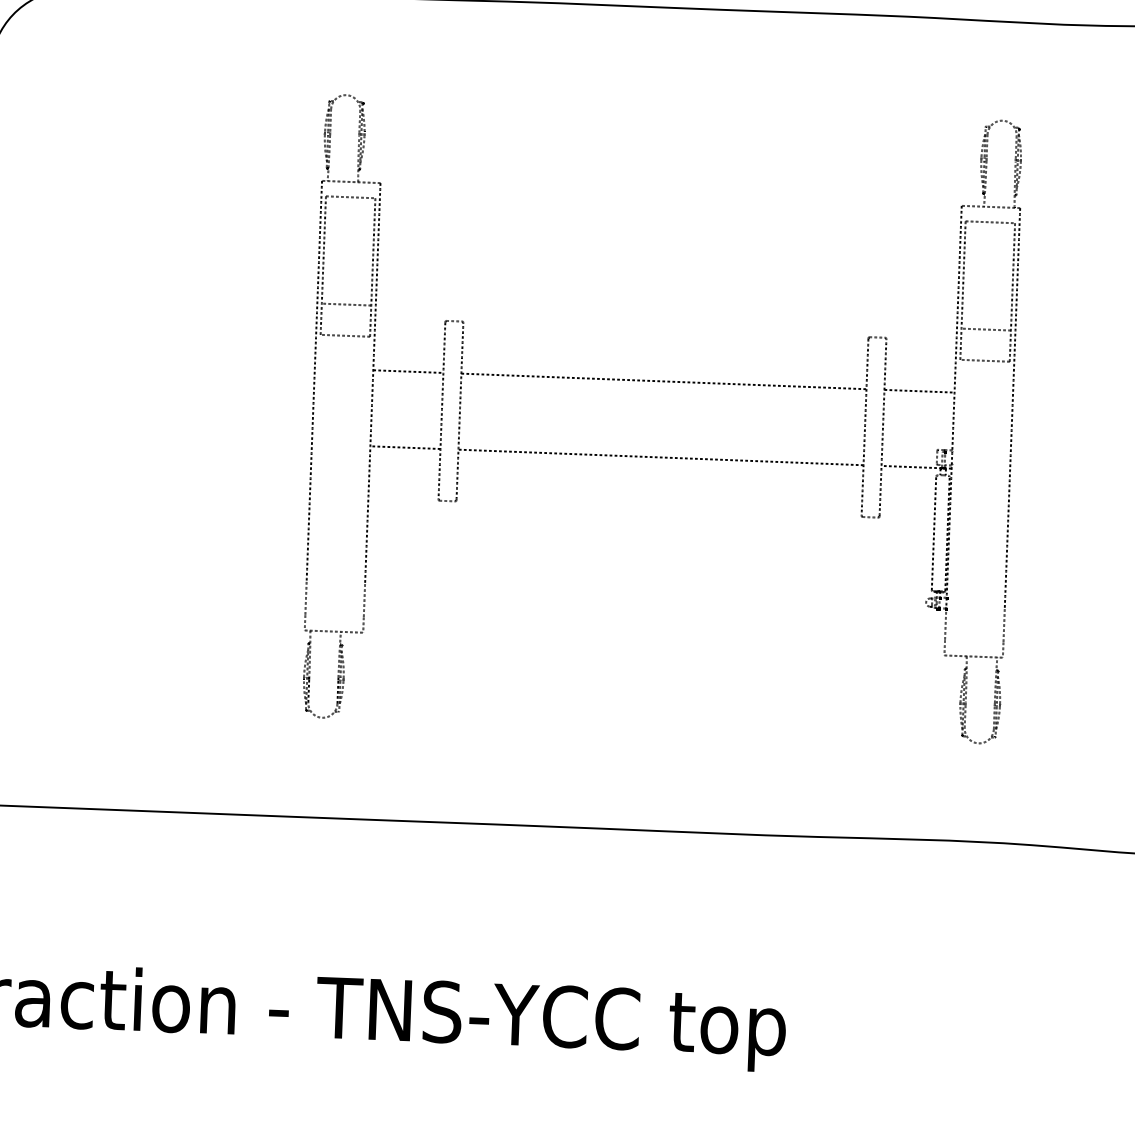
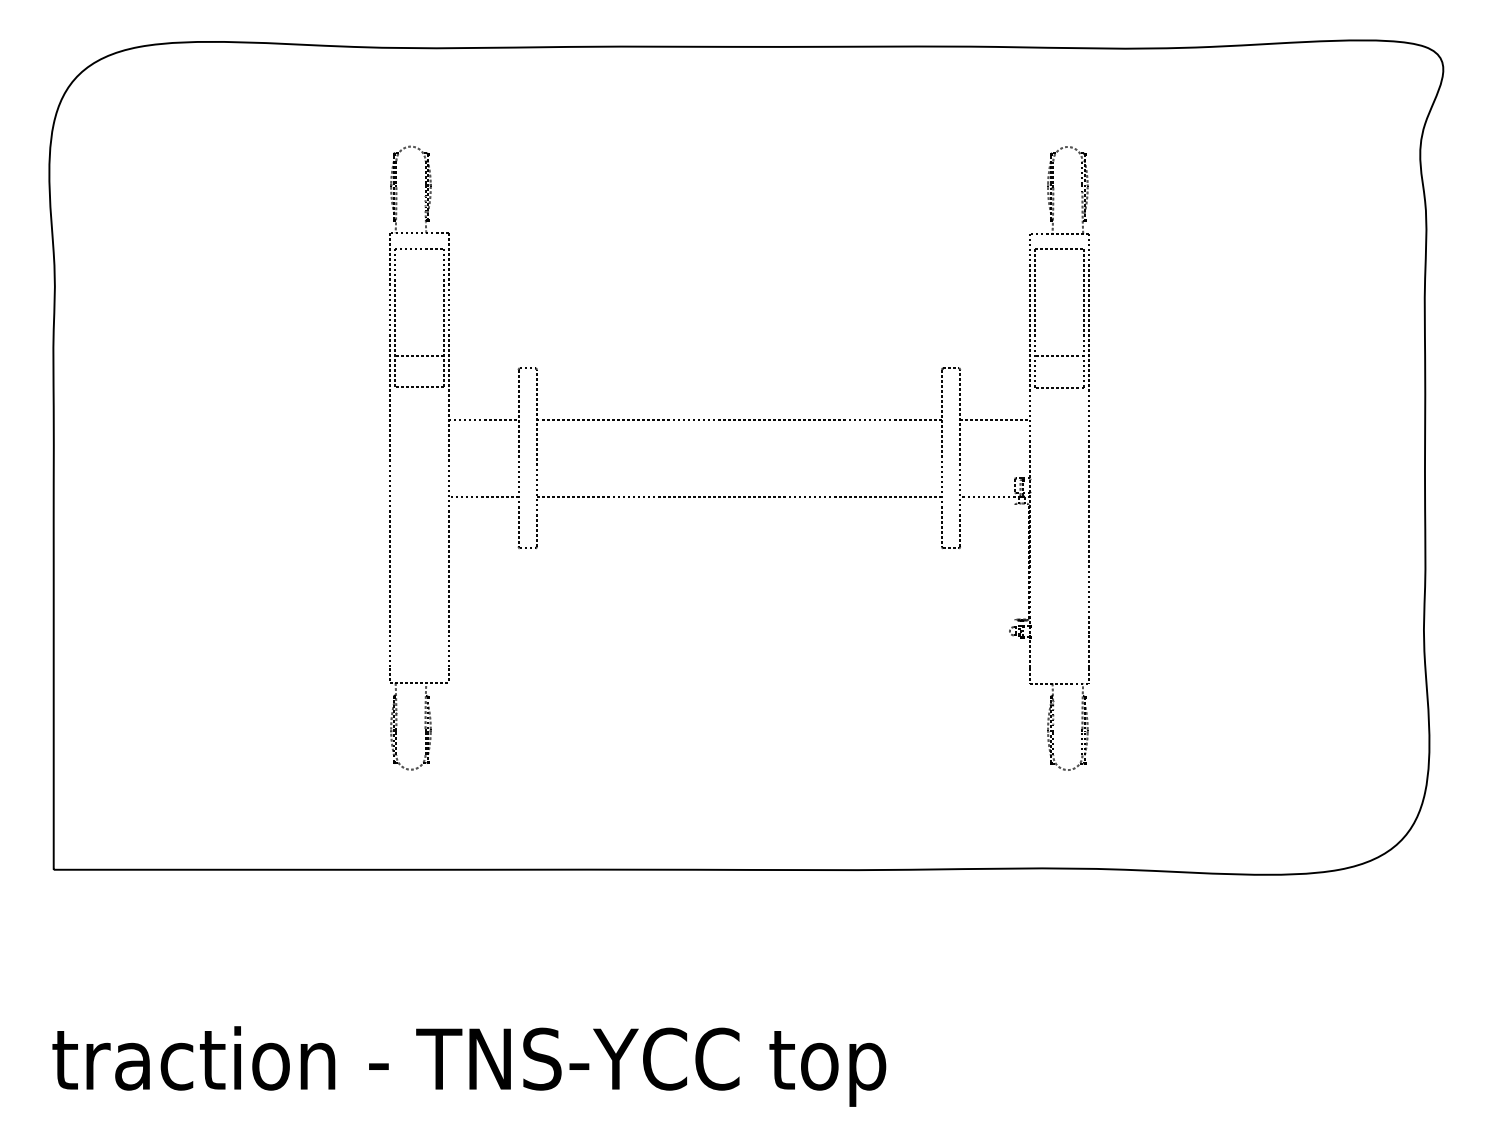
line: (934, 532) -> (1015, 561), removed

